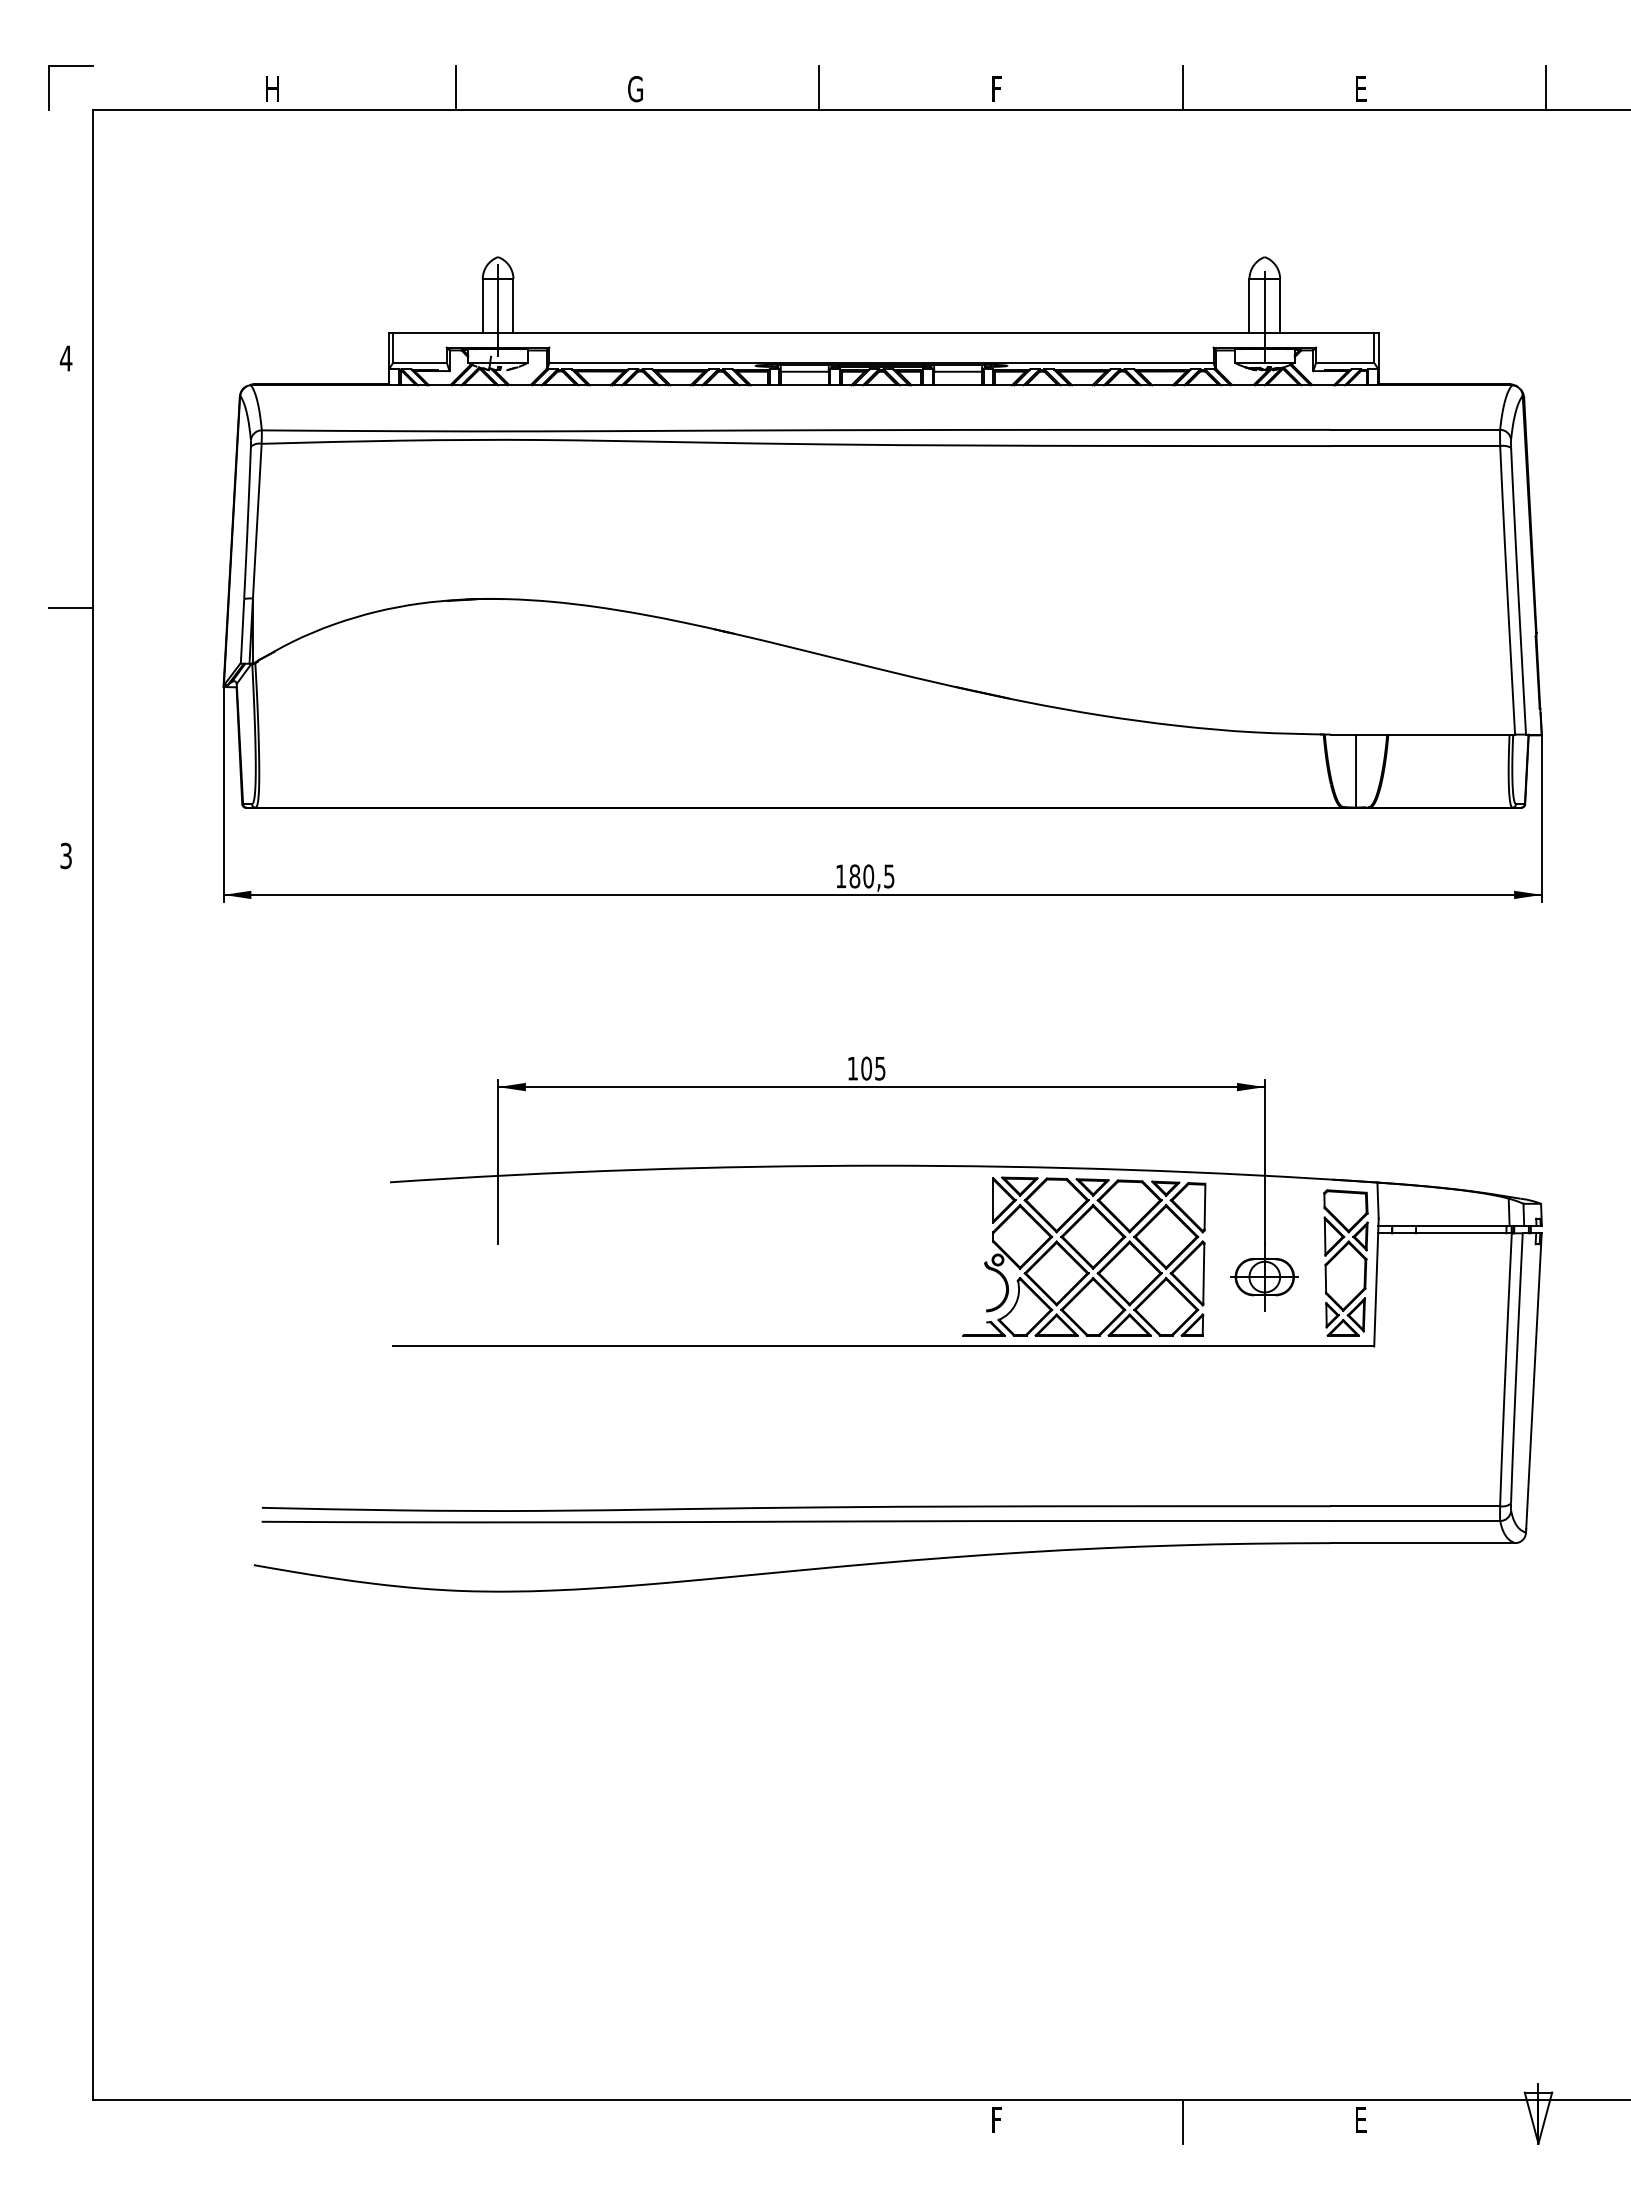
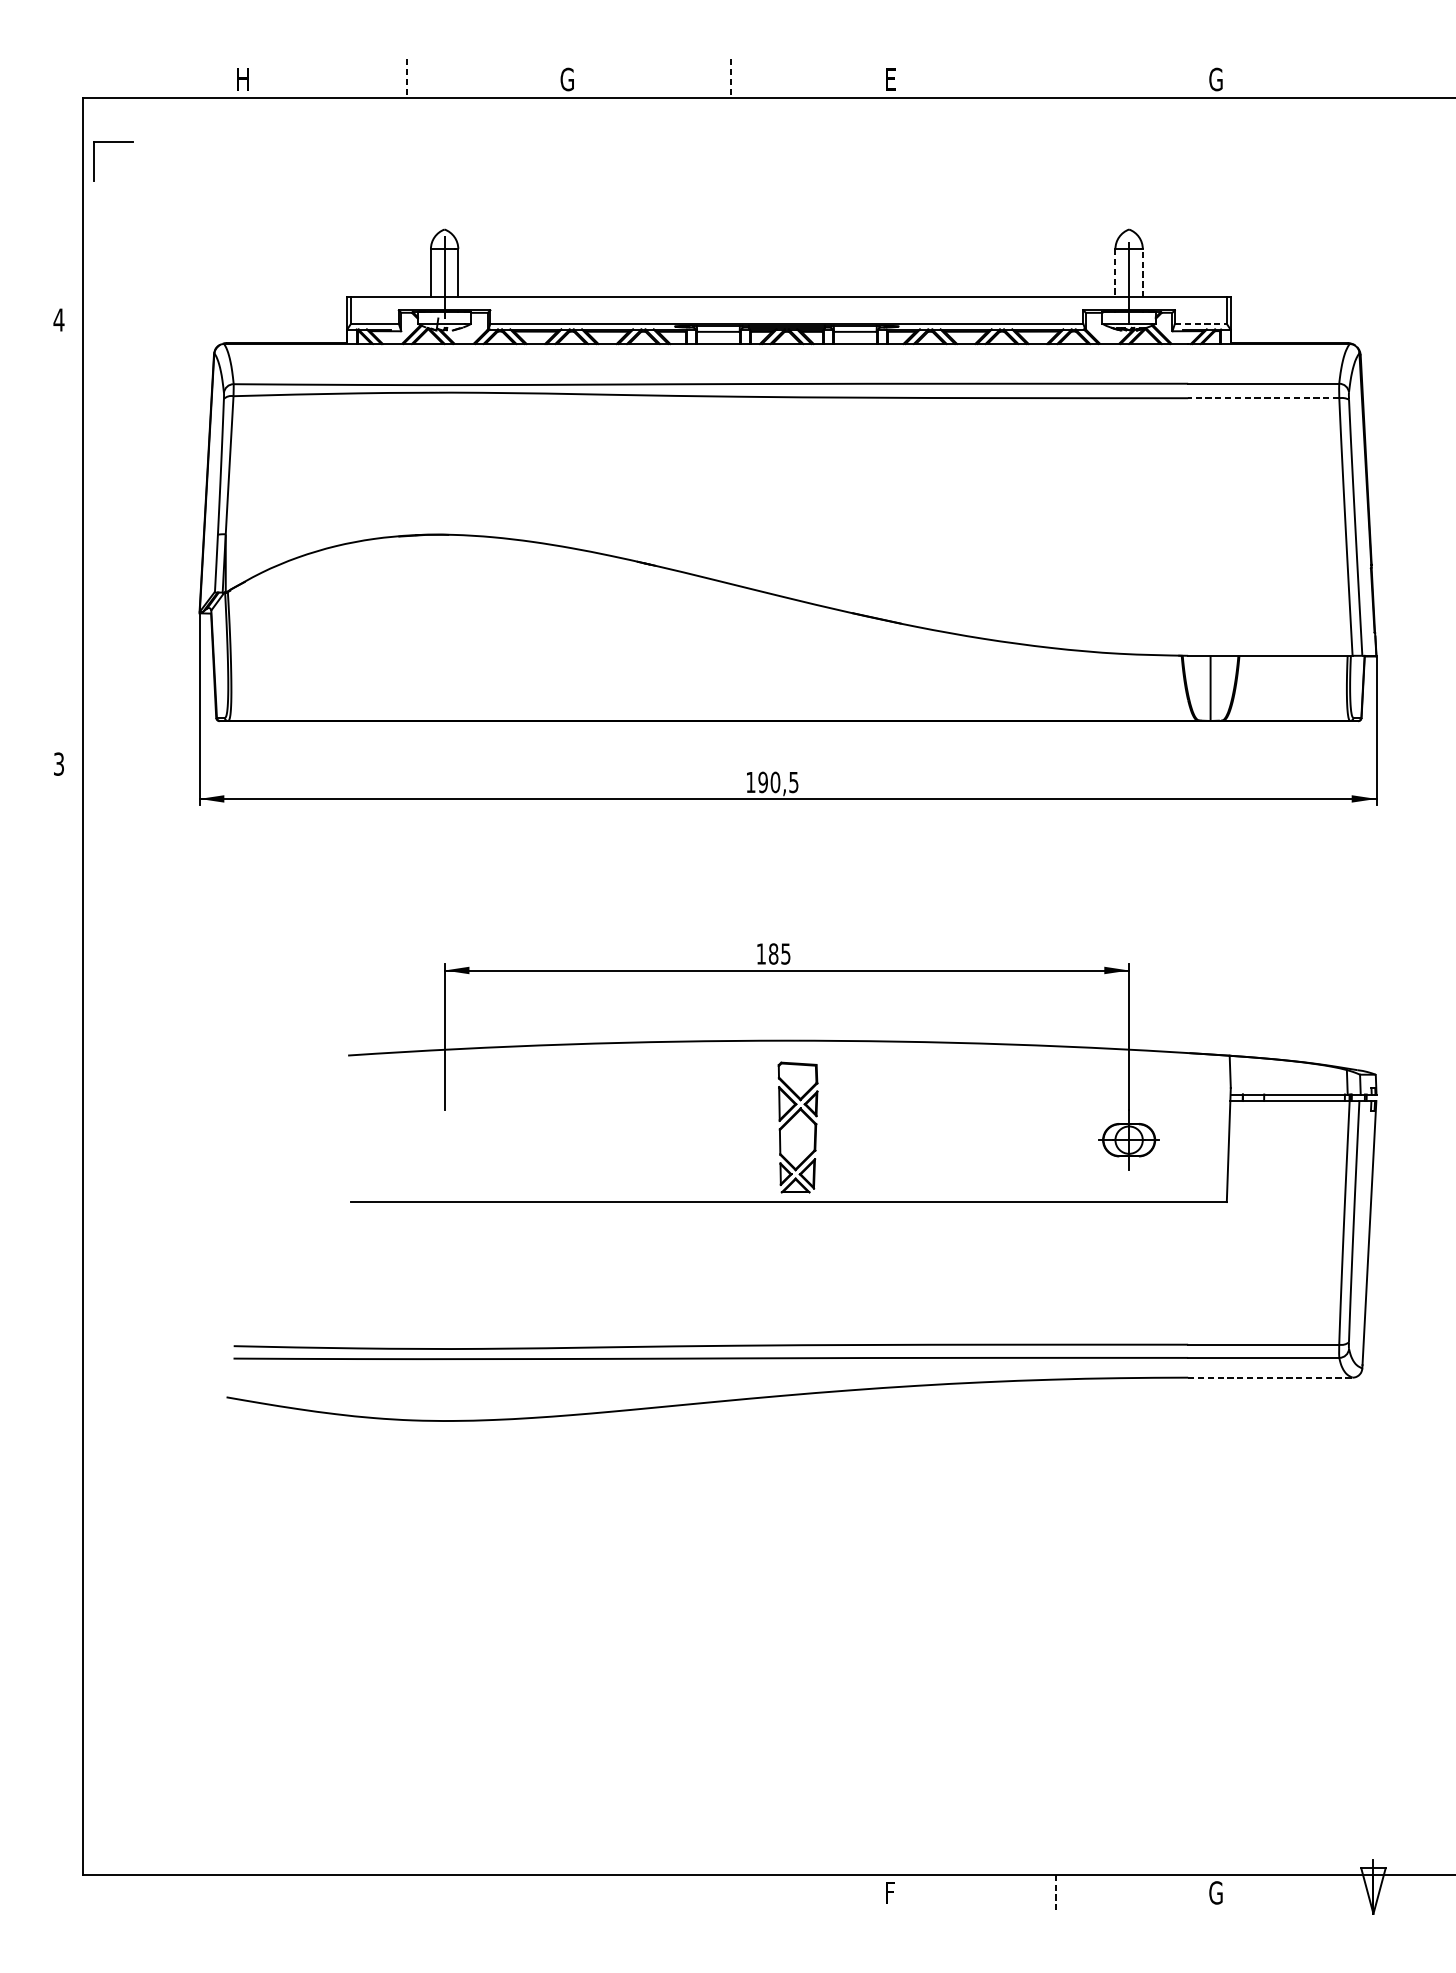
part: (70, 66) -> (112, 142), moved
line: (455, 88) -> (406, 78), solid -> dashed
line: (819, 88) -> (731, 78), solid -> dashed
text: (998, 88) -> (891, 78), F -> E
line: (1182, 88) -> (1055, 78), removed
line: (1545, 88) -> (1379, 78), removed
text: (1361, 89) -> (1215, 79), E -> G
line: (1280, 305) -> (1143, 272), solid -> dashed
line: (1249, 306) -> (1115, 273), solid -> dashed
line: (1345, 362) -> (1201, 323), solid -> dashed
line: (1415, 446) -> (1263, 398), solid -> dashed
line: (70, 607) -> (62, 542), removed
text: (854, 876) -> (762, 782), 180,5 -> 190,5
text: (866, 1068) -> (773, 953), 105 -> 185
part: (1084, 1256) -> (968, 1121), removed
part: (1345, 1262) -> (797, 1127), moved
line: (1423, 1543) -> (1270, 1377), solid -> dashed
text: (1361, 2120) -> (1215, 1893), E -> G
line: (1182, 2121) -> (1055, 1894), solid -> dashed

